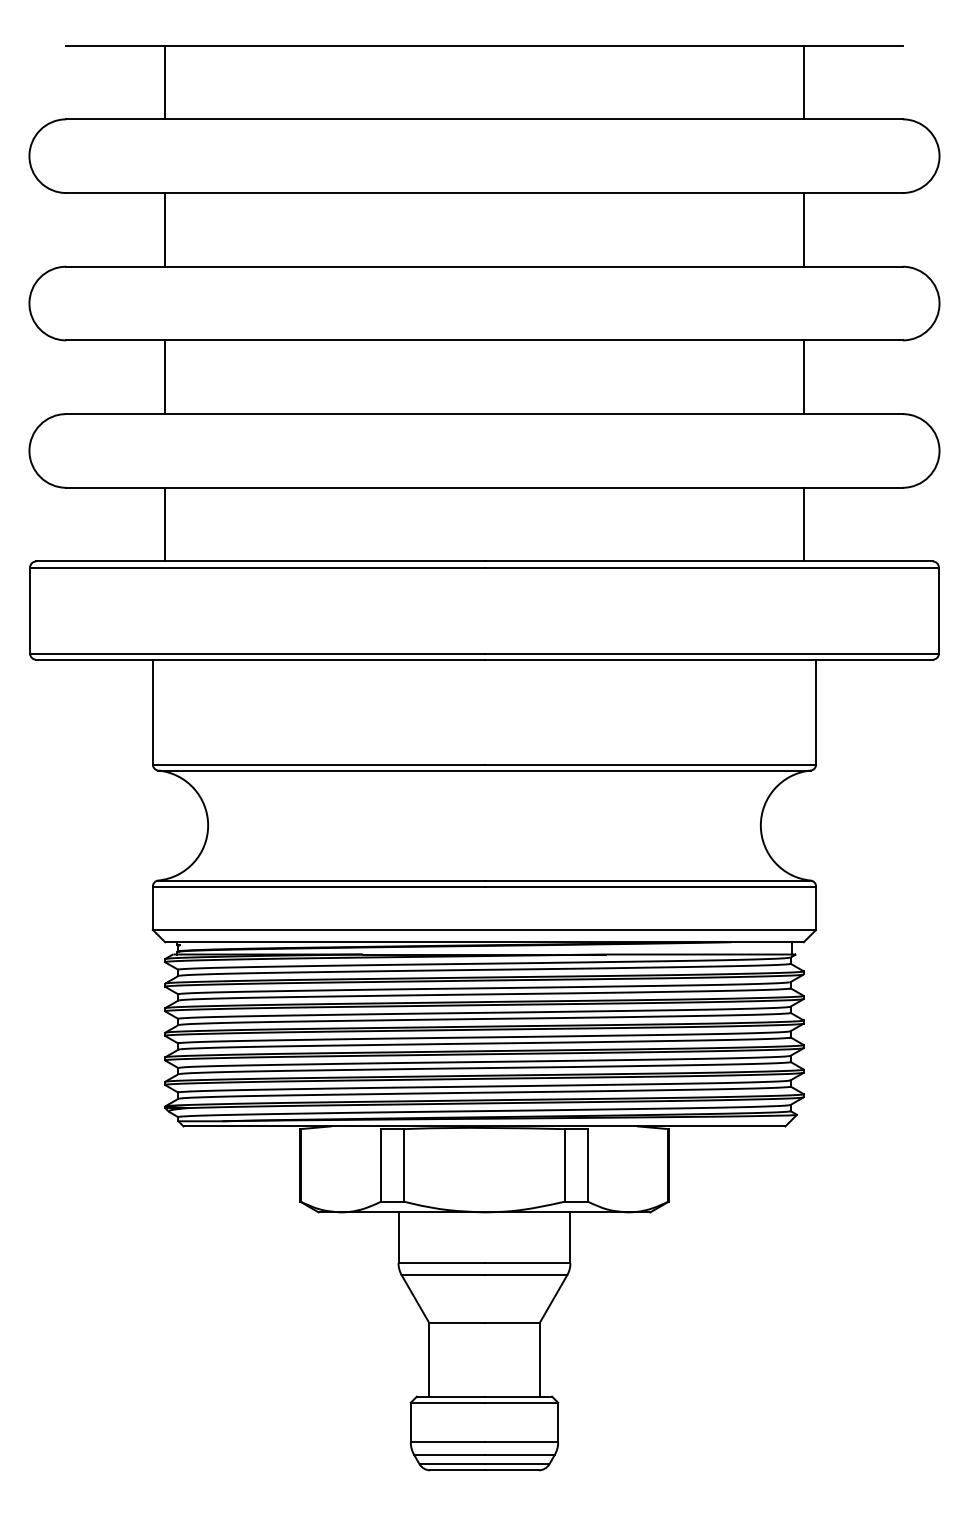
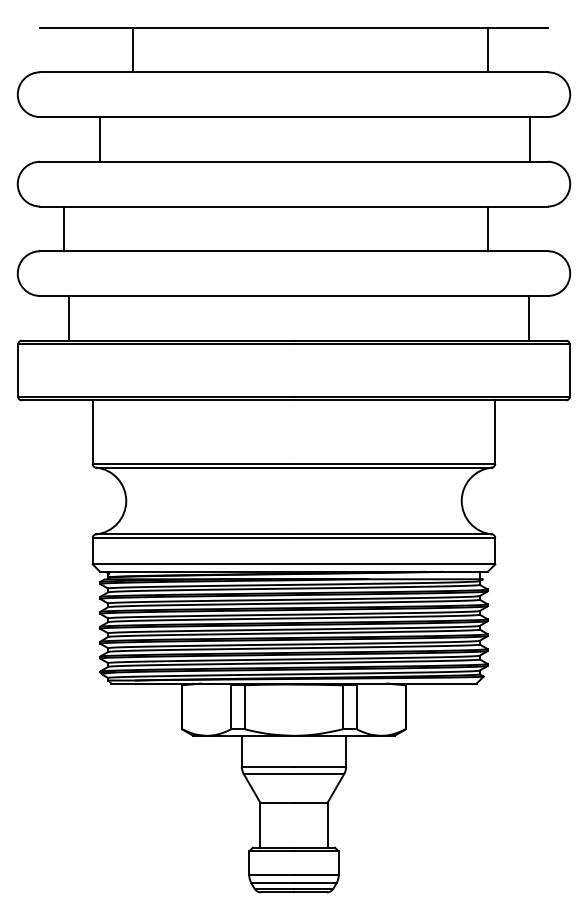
line: (165, 81) -> (133, 49), moved
line: (803, 230) -> (529, 139), moved
line: (165, 376) -> (64, 228), moved
line: (165, 523) -> (69, 317), moved
line: (803, 523) -> (528, 317), moved

